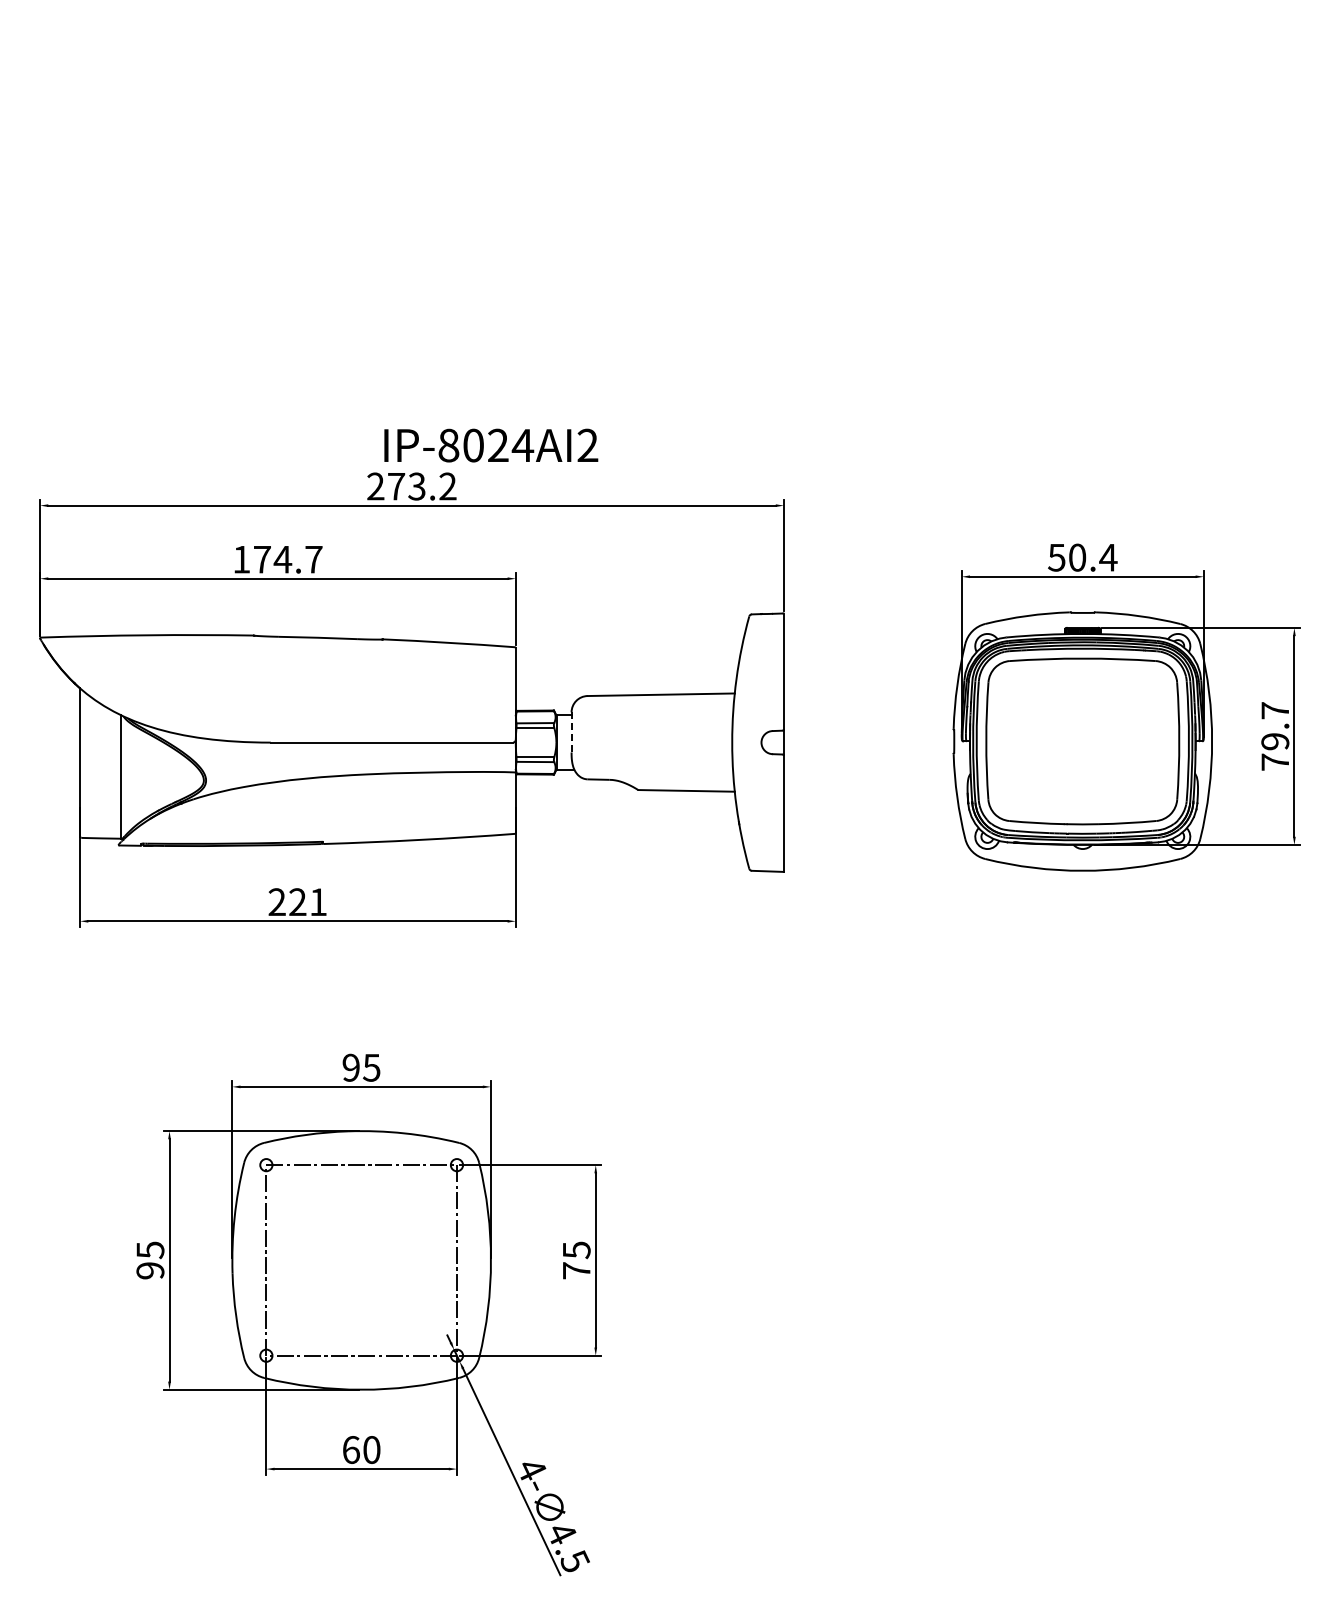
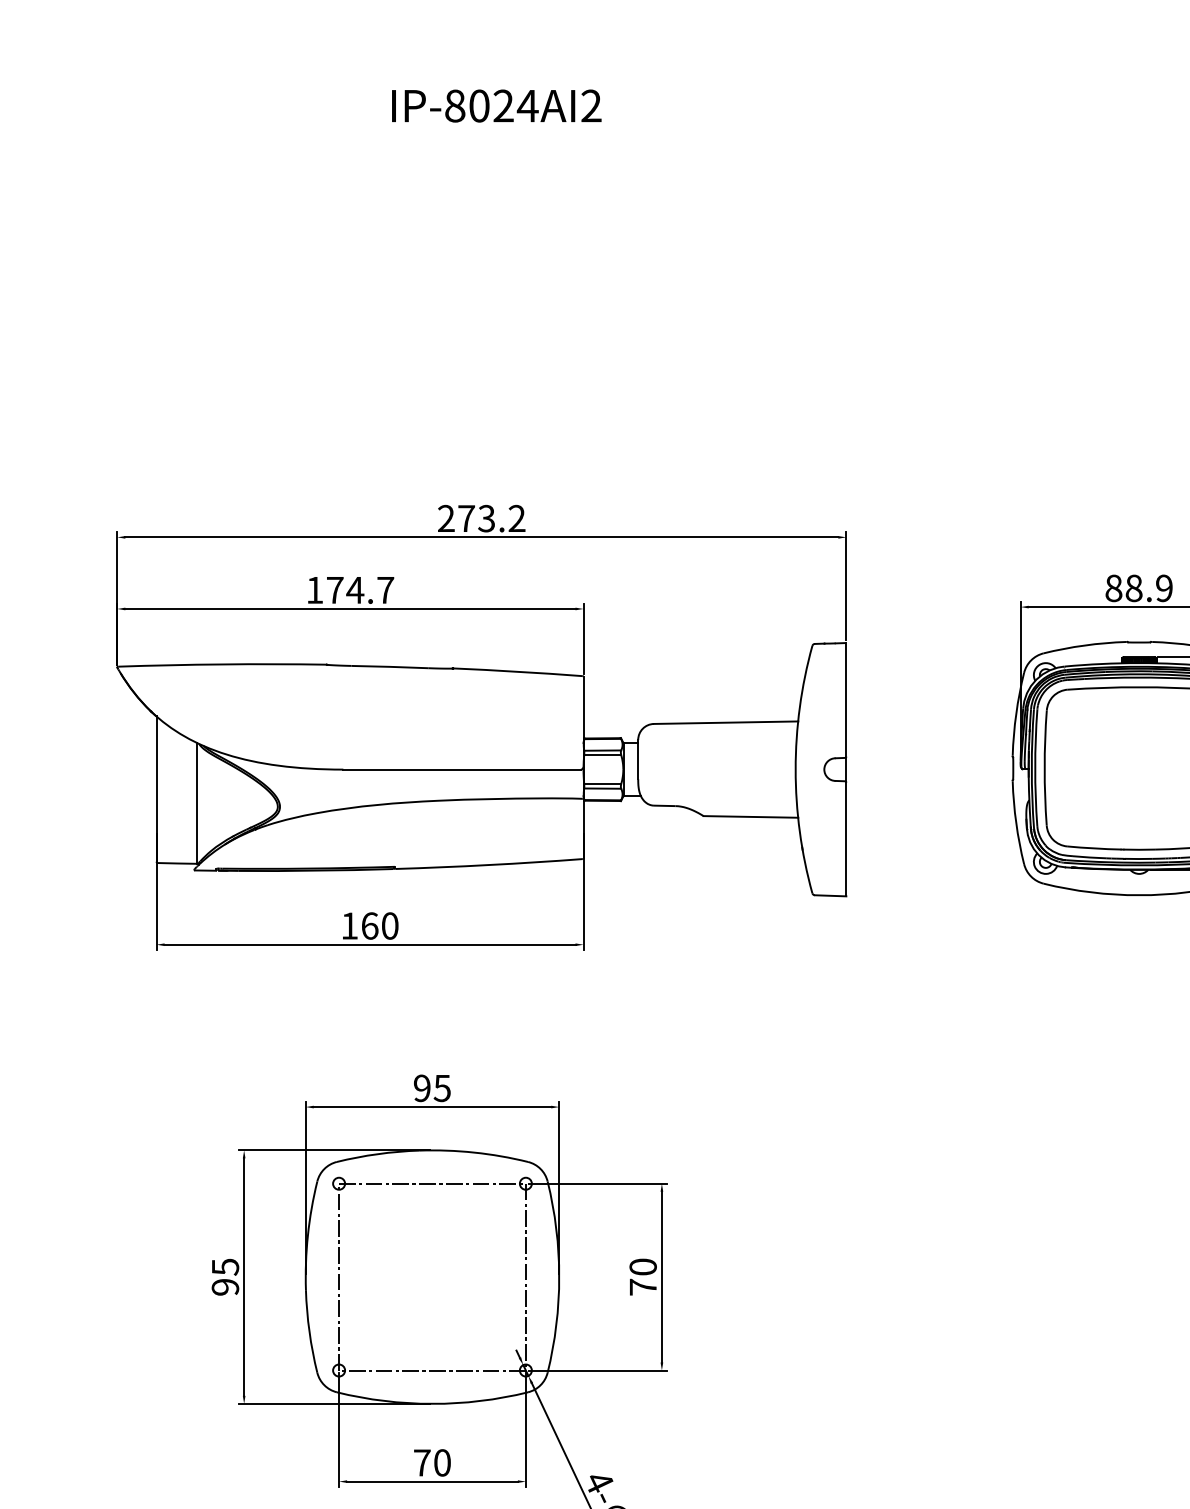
text: (491, 445) -> (496, 105), moved
text: (1082, 557) -> (1138, 588), 50.4 -> 88.9
line: (571, 732) -> (638, 759), dashed -> solid
text: (297, 902) -> (369, 926), 221 -> 160
text: (576, 1250) -> (643, 1267), 75 -> 70
text: (350, 1449) -> (421, 1462), 60 -> 70

